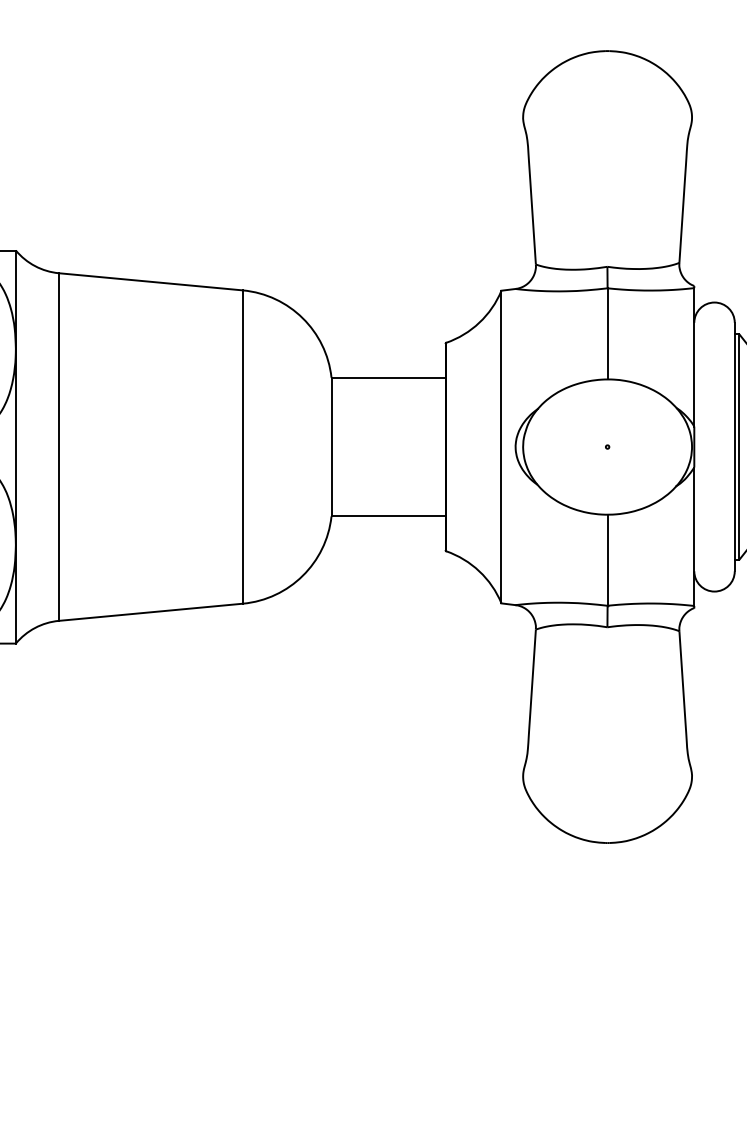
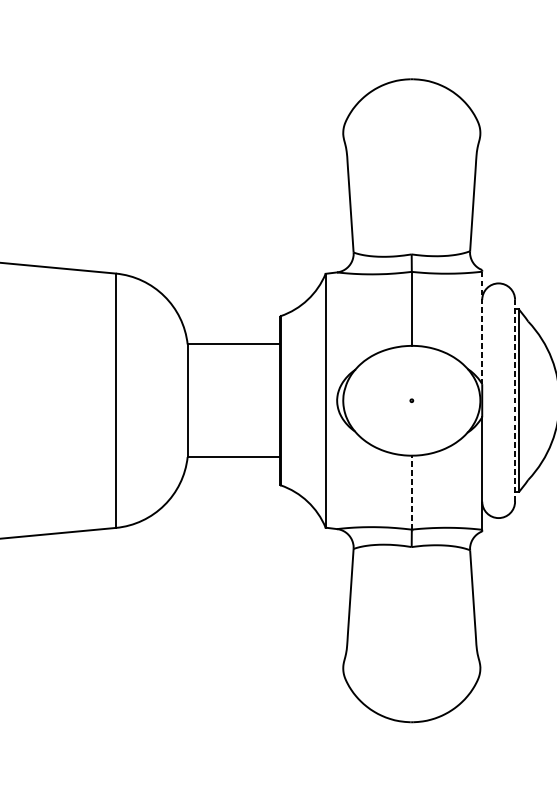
line: (694, 357) -> (482, 328), solid -> dashed
line: (734, 446) -> (514, 400), solid -> dashed
line: (607, 560) -> (411, 492), solid -> dashed

